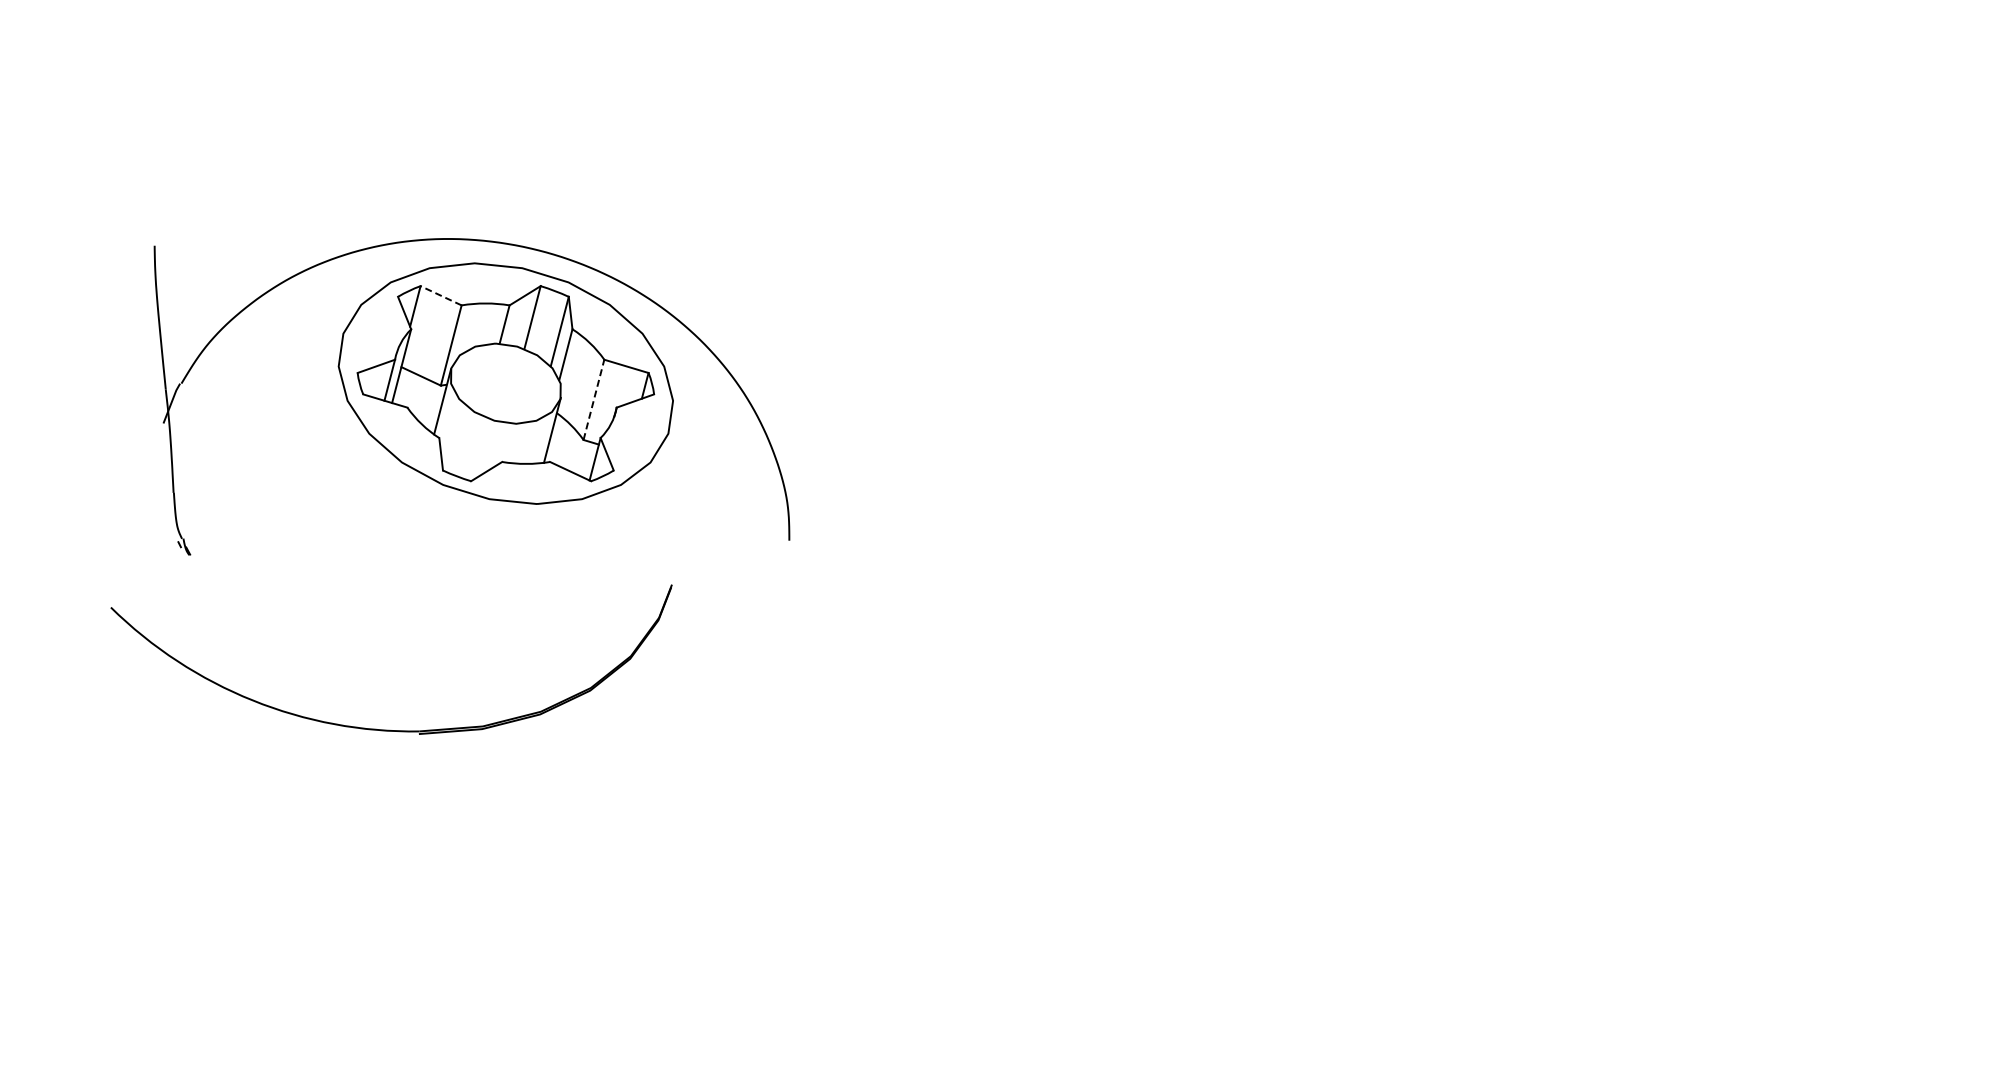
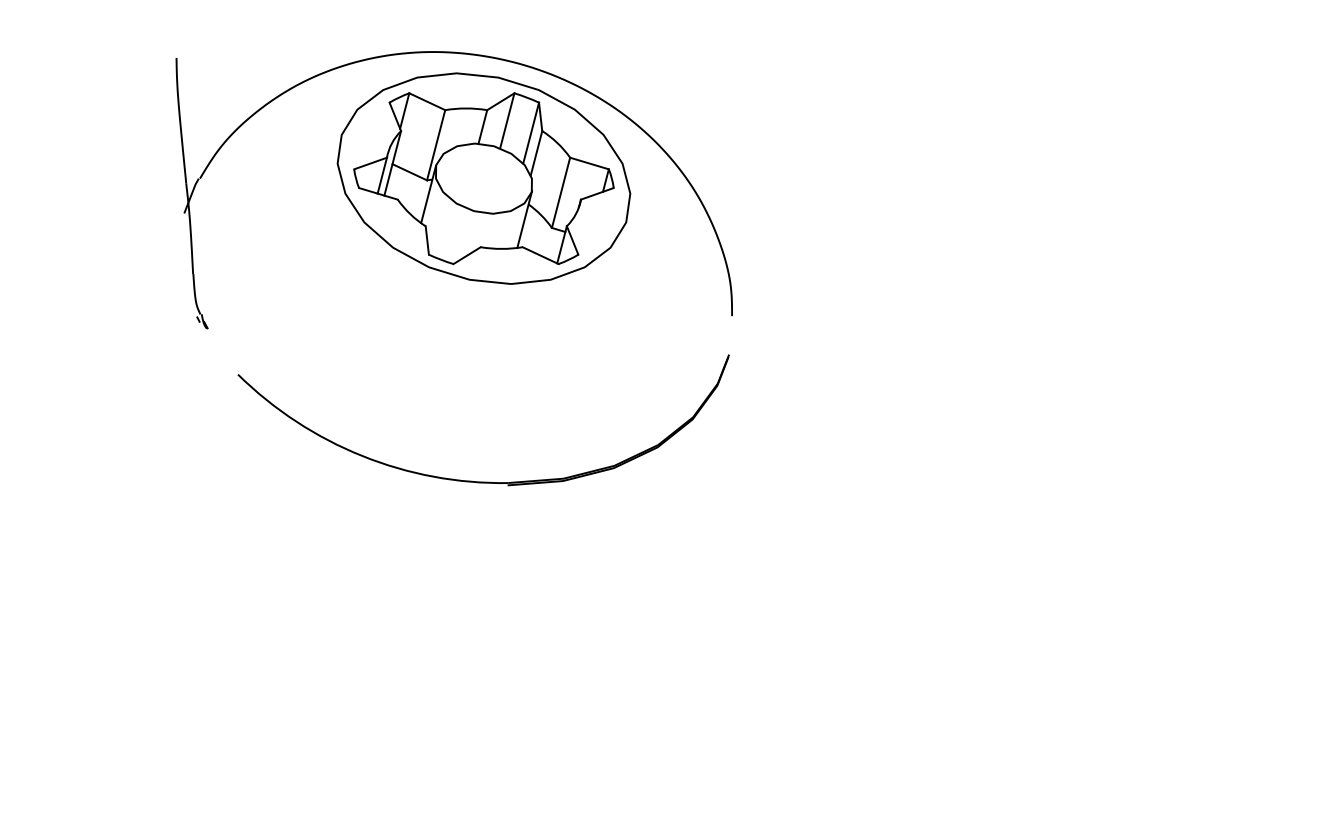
line: (441, 295) -> (427, 101), dashed -> solid
line: (594, 399) -> (561, 192), dashed -> solid
part: (389, 729) -> (481, 481), moved

